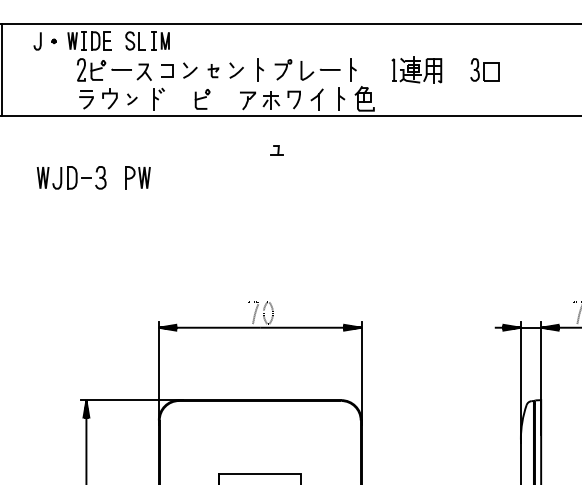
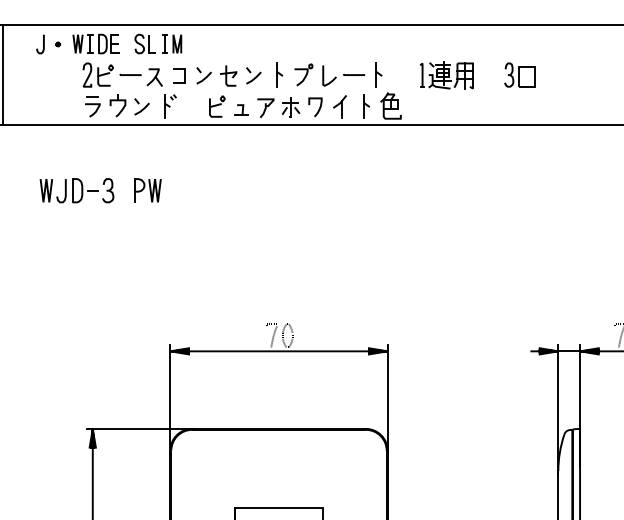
part: (213, 70) -> (228, 75), size x1.43
part: (132, 99) -> (142, 106), size x1.43
part: (276, 150) -> (240, 109), moved

